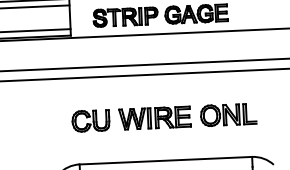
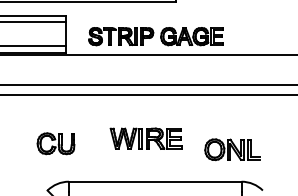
part: (228, 114) -> (232, 149), moved
part: (90, 120) -> (55, 143), moved

